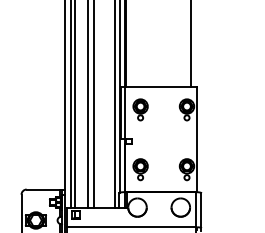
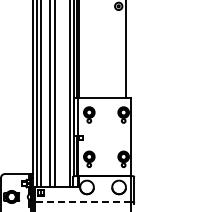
line: (131, 226) -> (82, 201), solid -> dashed

